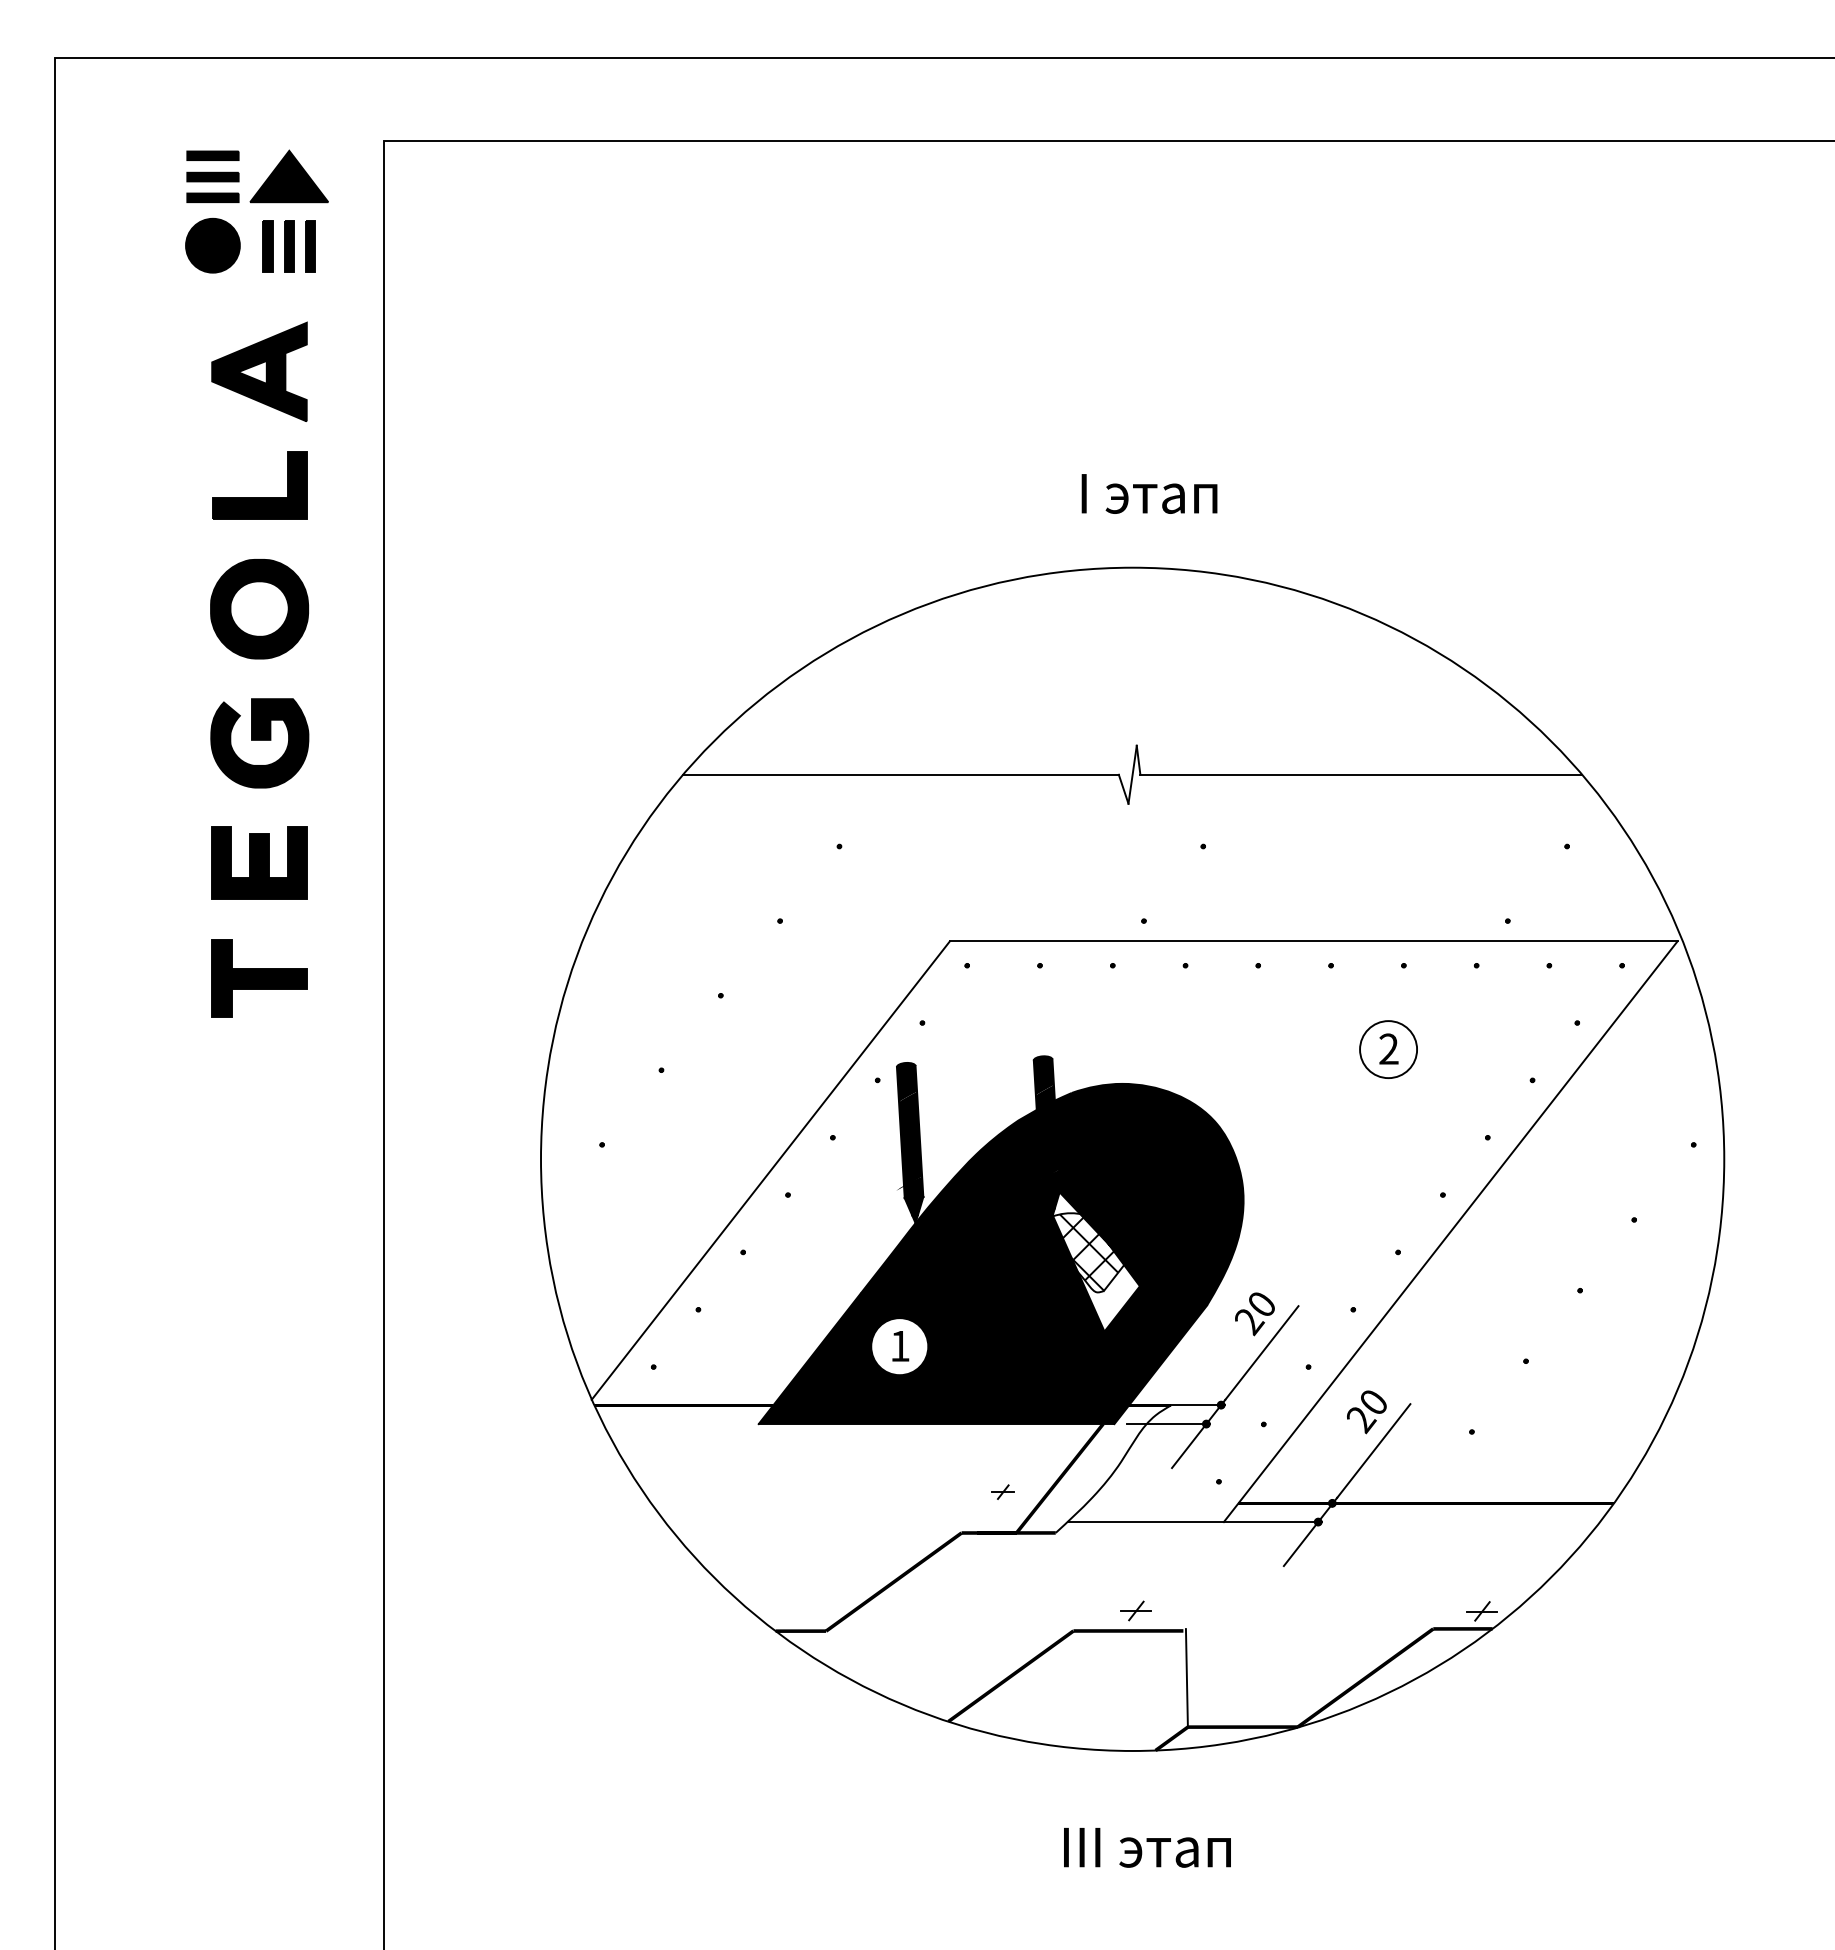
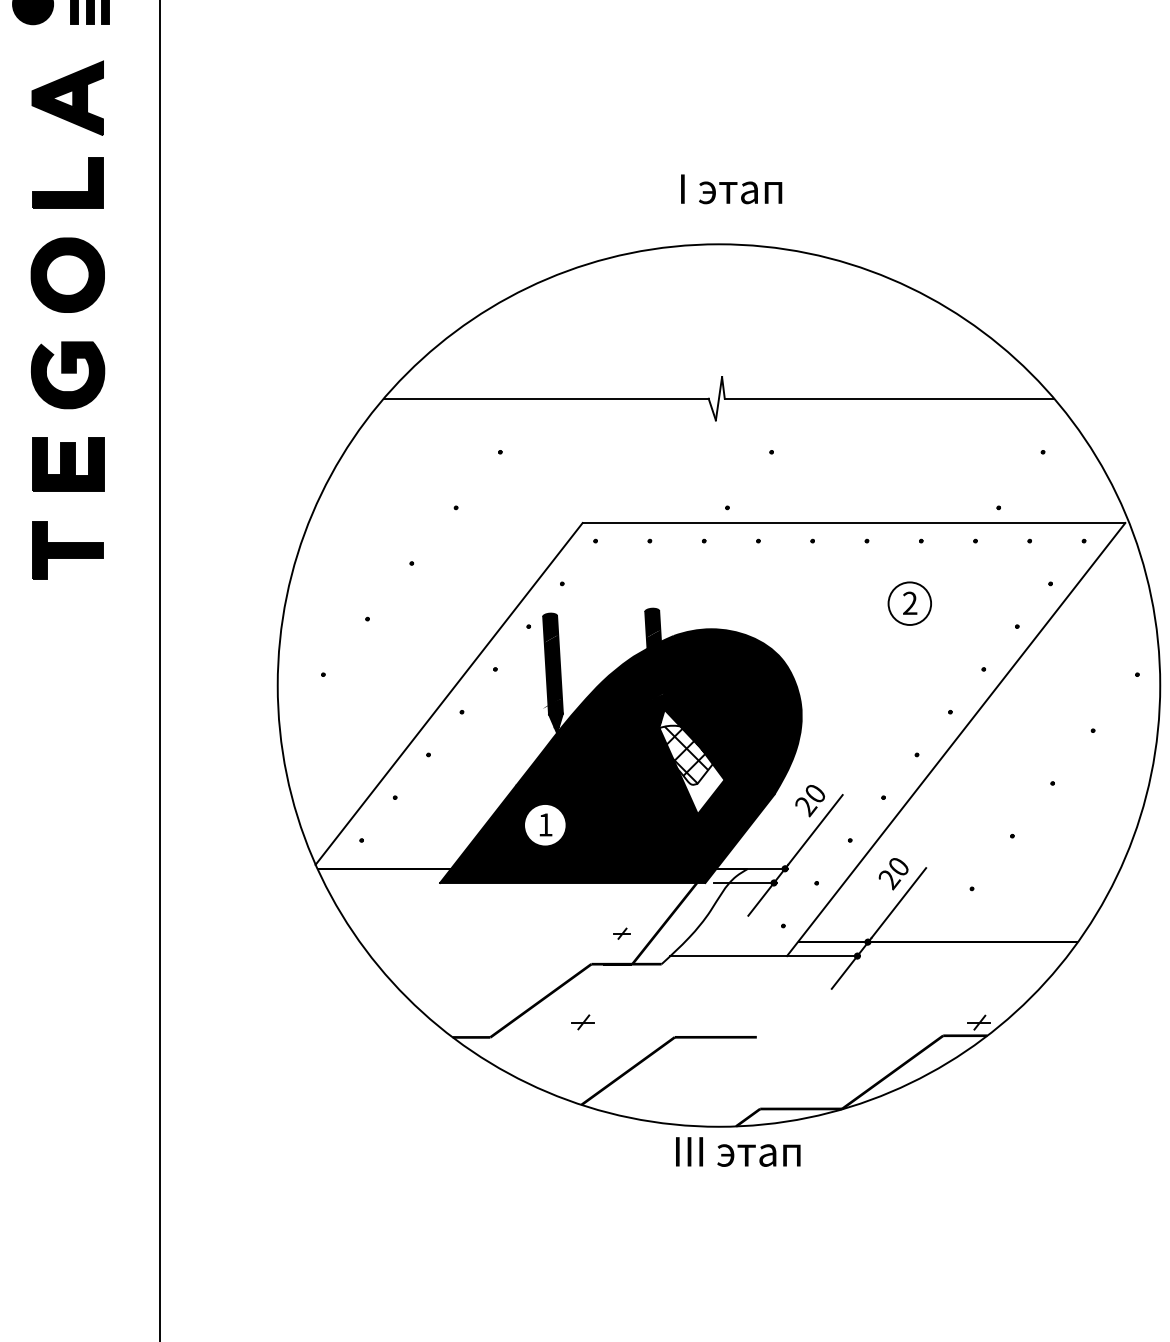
part: (1135, 1610) -> (583, 1022), moved
line: (1186, 1678) -> (759, 1072), removed
text: (1147, 1847) -> (738, 1151), moved

